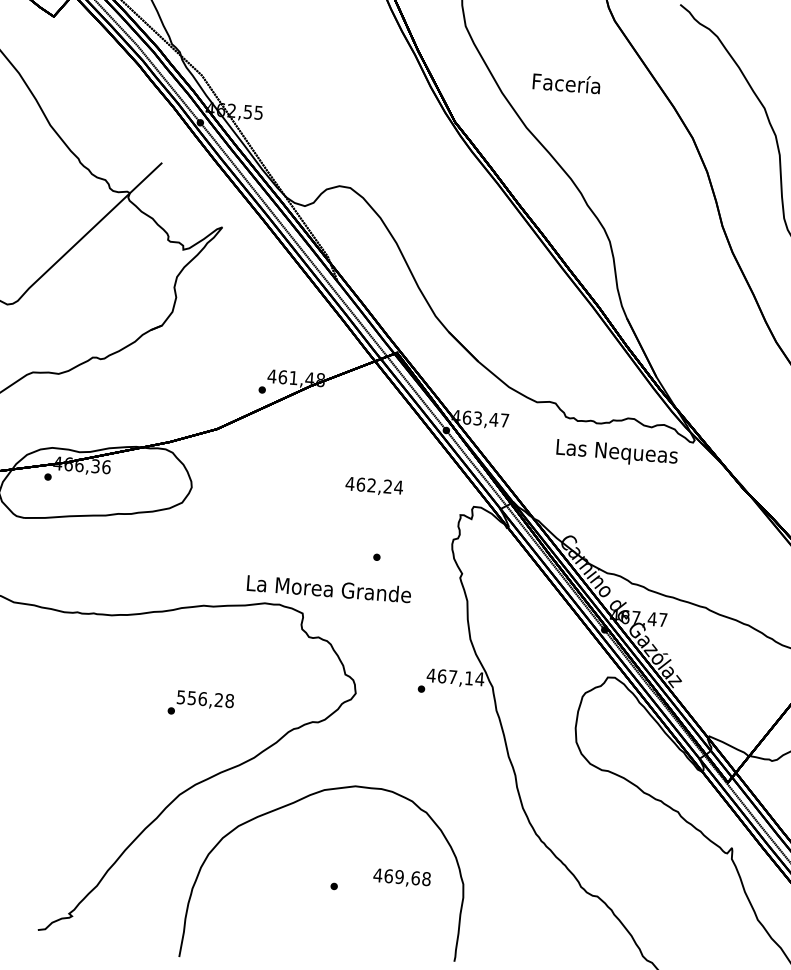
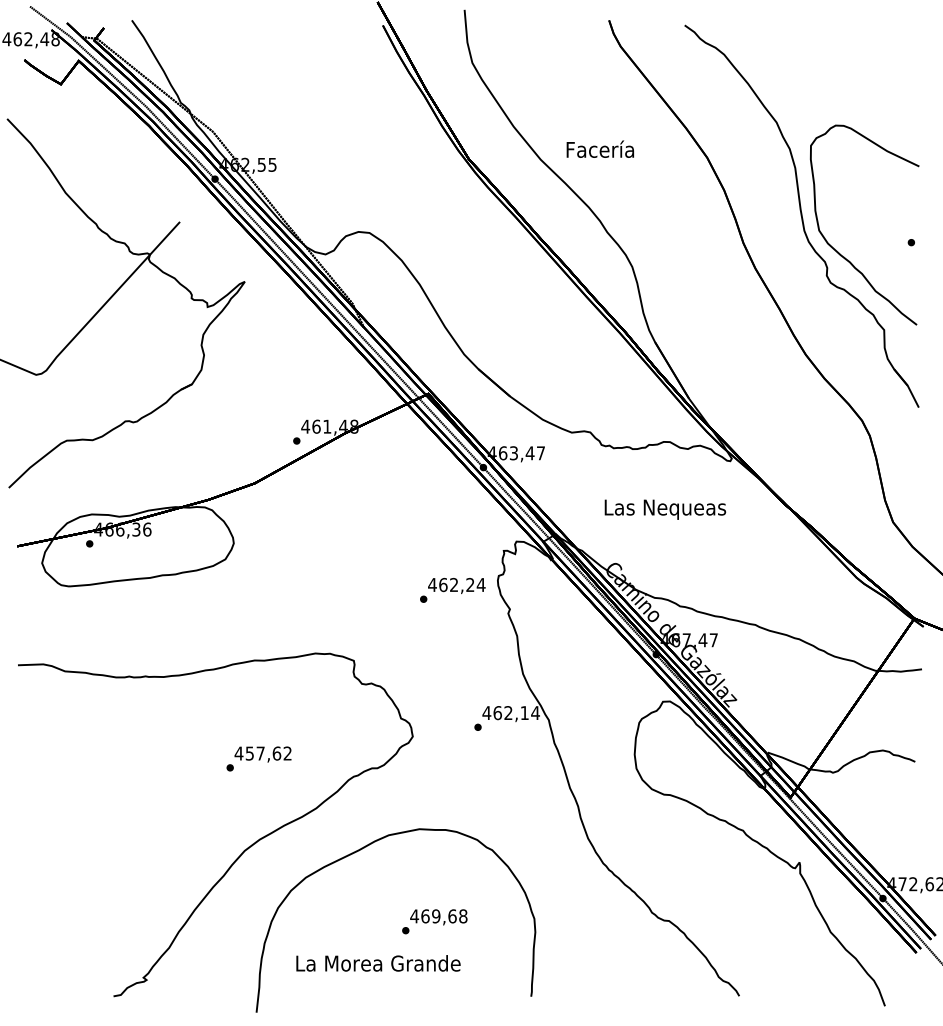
text: (565, 82) -> (599, 148), moved
text: (617, 453) -> (665, 509), moved
text: (374, 486) -> (456, 585), moved
text: (329, 589) -> (378, 963), moved
text: (452, 676) -> (508, 712), 467,14 -> 462,14
text: (204, 699) -> (262, 753), 556,28 -> 457,62
text: (401, 878) -> (438, 917), moved

